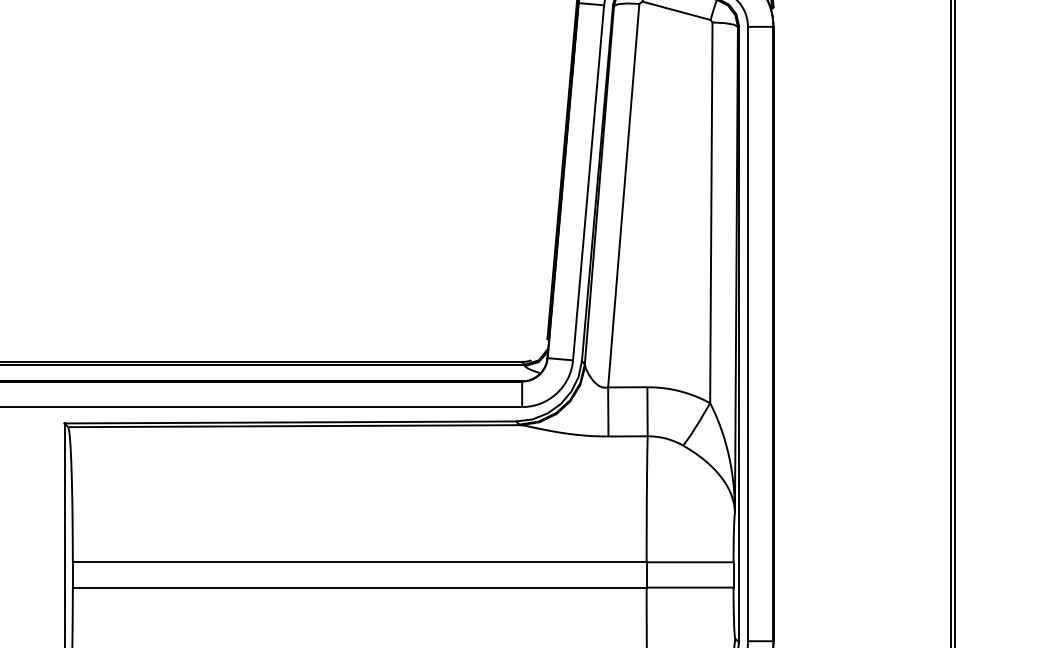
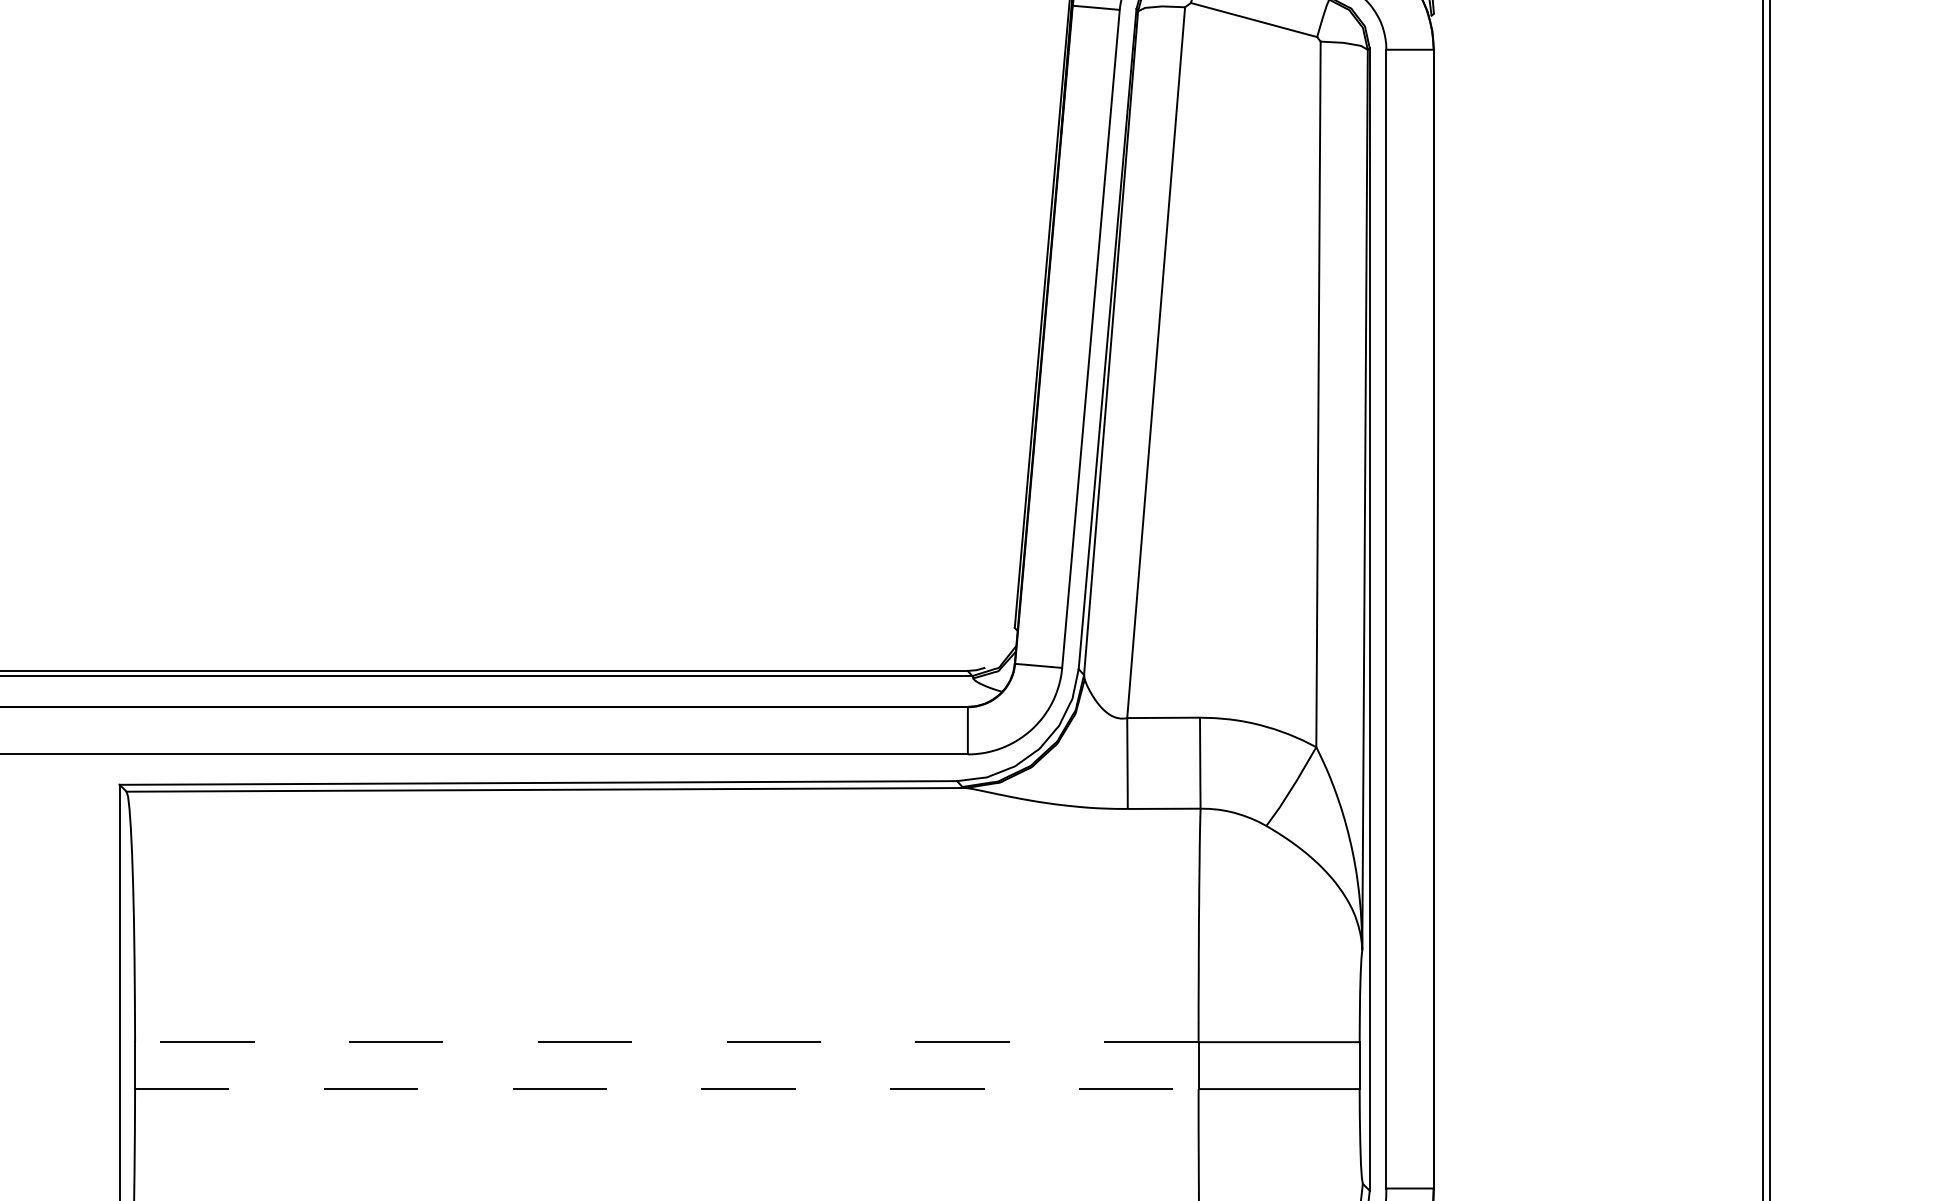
line: (359, 562) -> (666, 1042), solid -> dashed
line: (359, 587) -> (666, 1088), solid -> dashed

